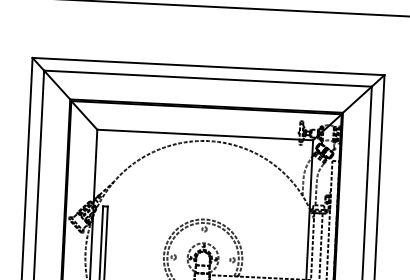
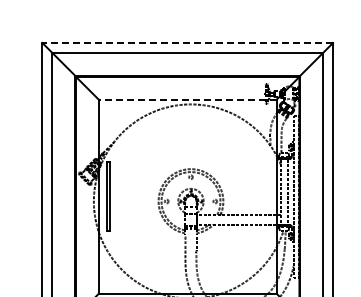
line: (208, 67) -> (187, 43), solid -> dashed
line: (204, 134) -> (187, 99), solid -> dashed

